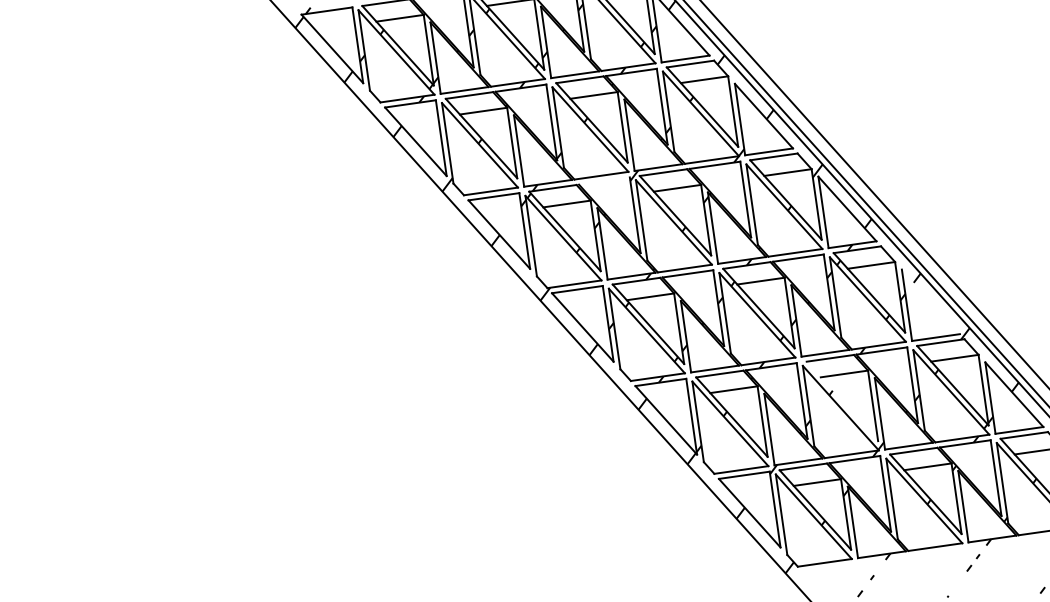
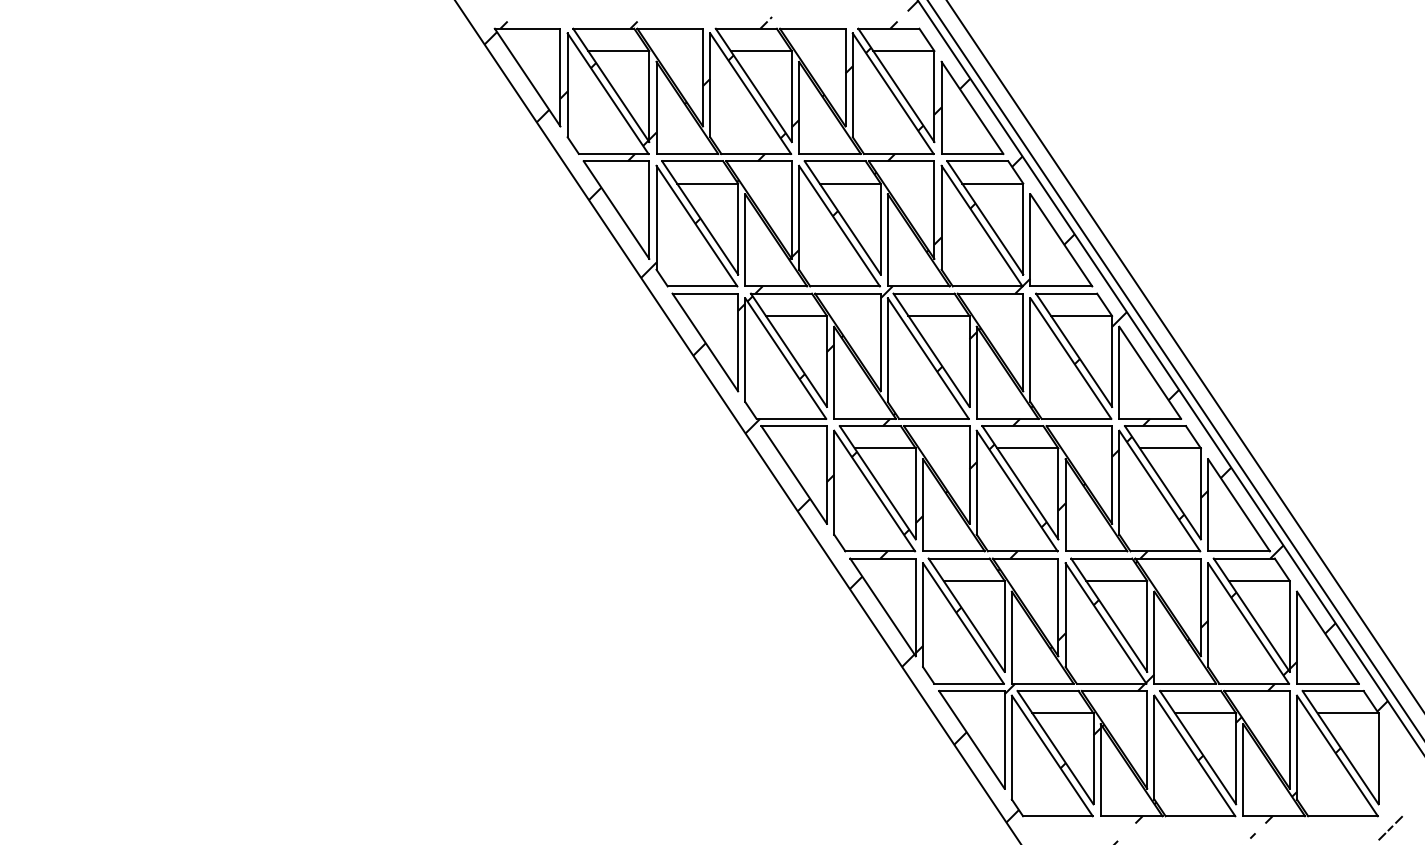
line: (604, 180) -> (847, 293), added
line: (930, 302) -> (1238, 505), added
line: (842, 400) -> (1109, 614), added

